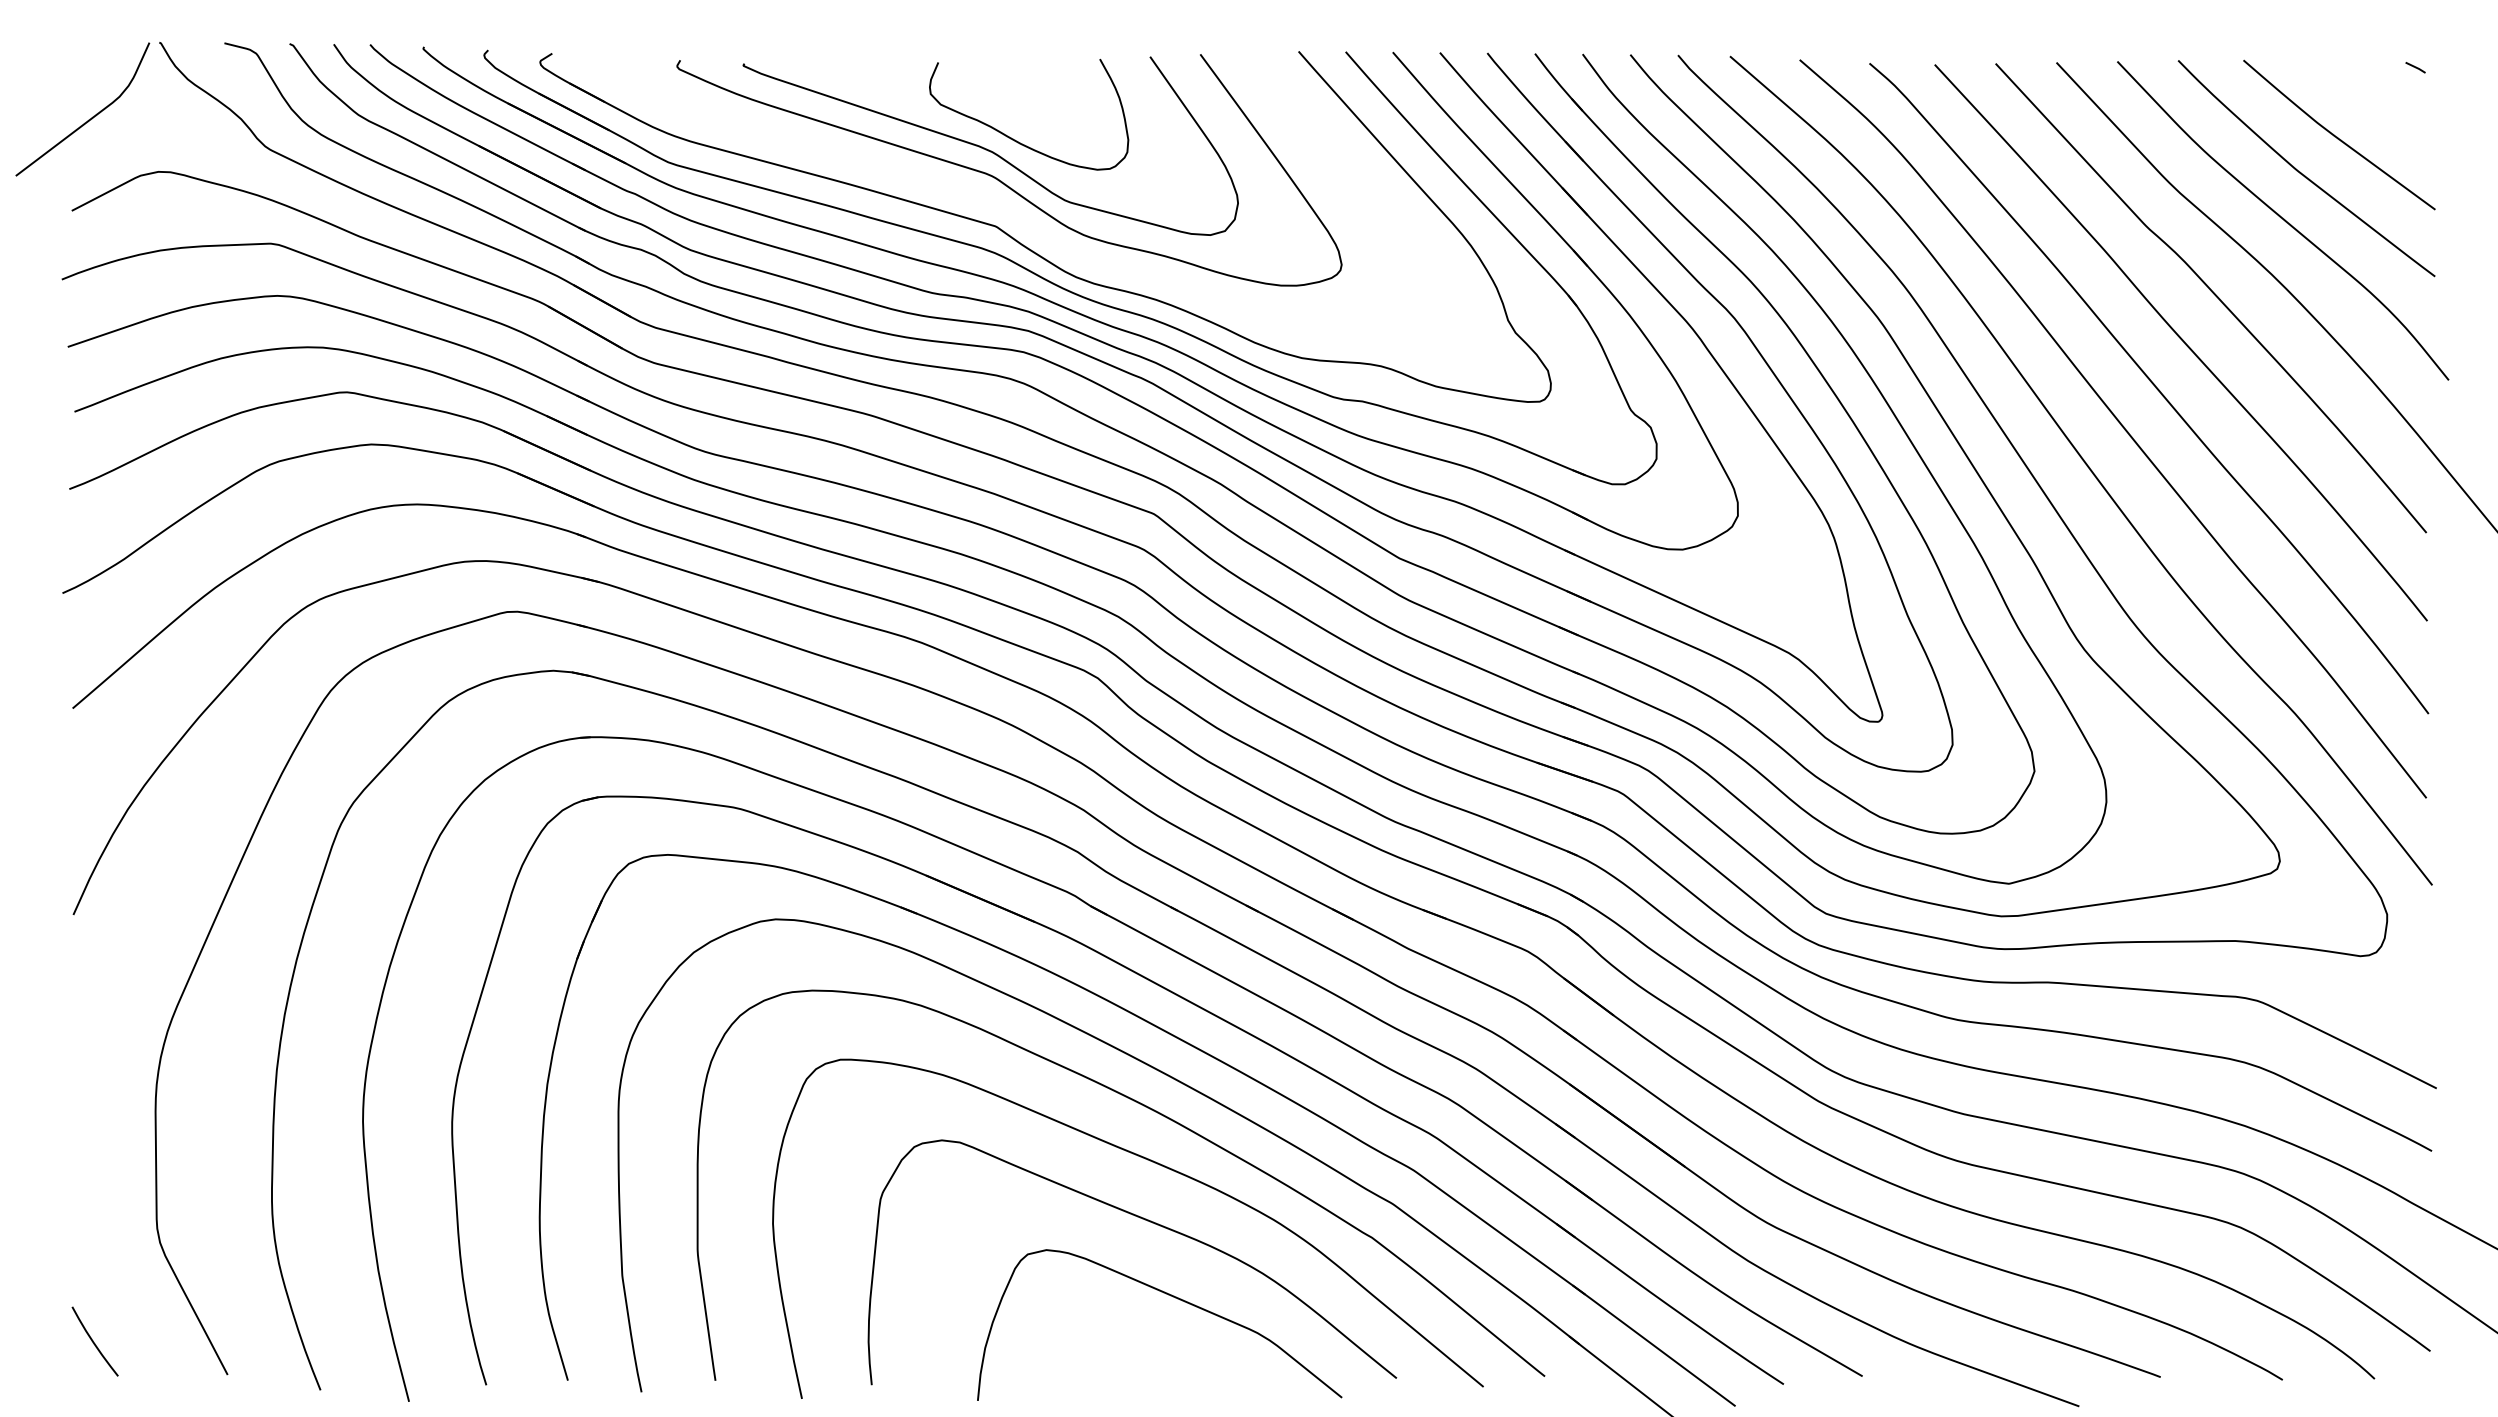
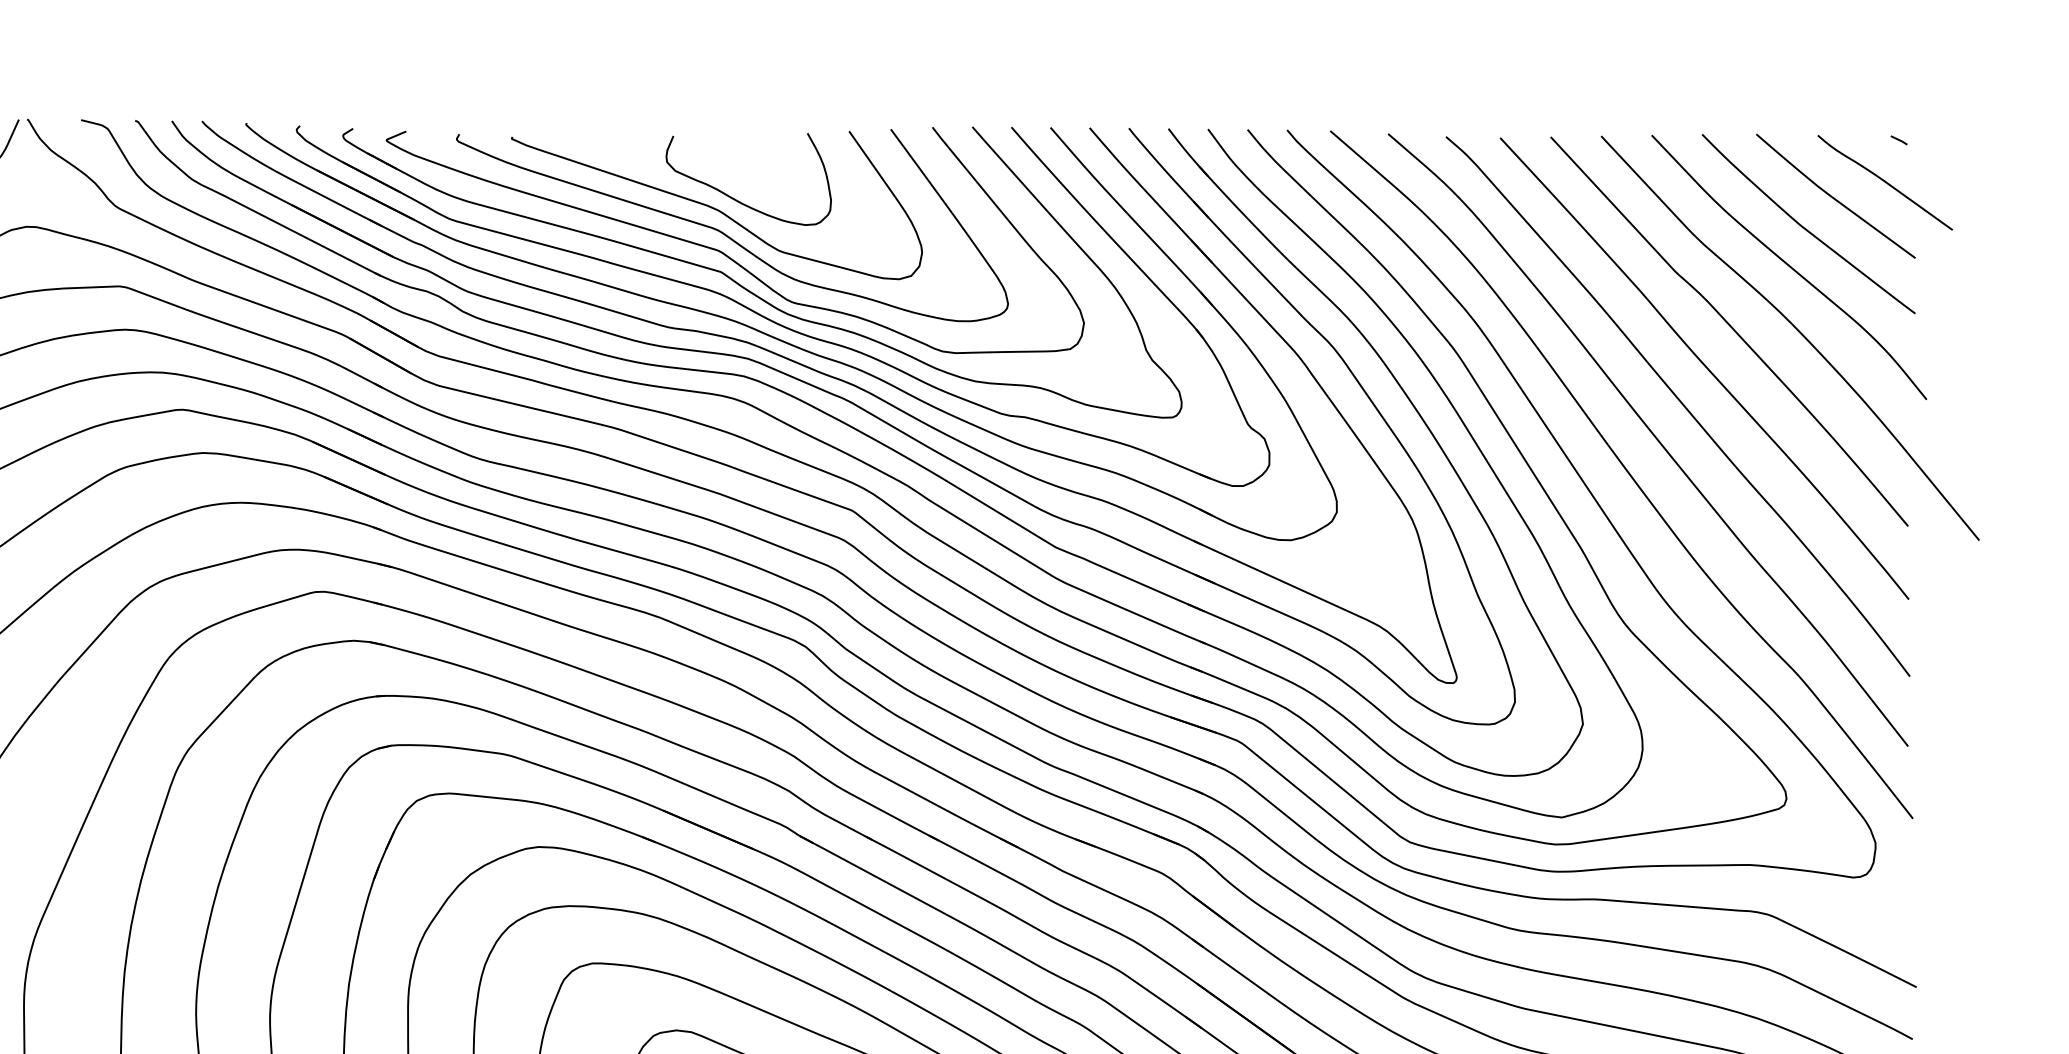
curve: (2398, 118) -> (1884, 182), added
curve: (998, 202) -> (723, 252), added

